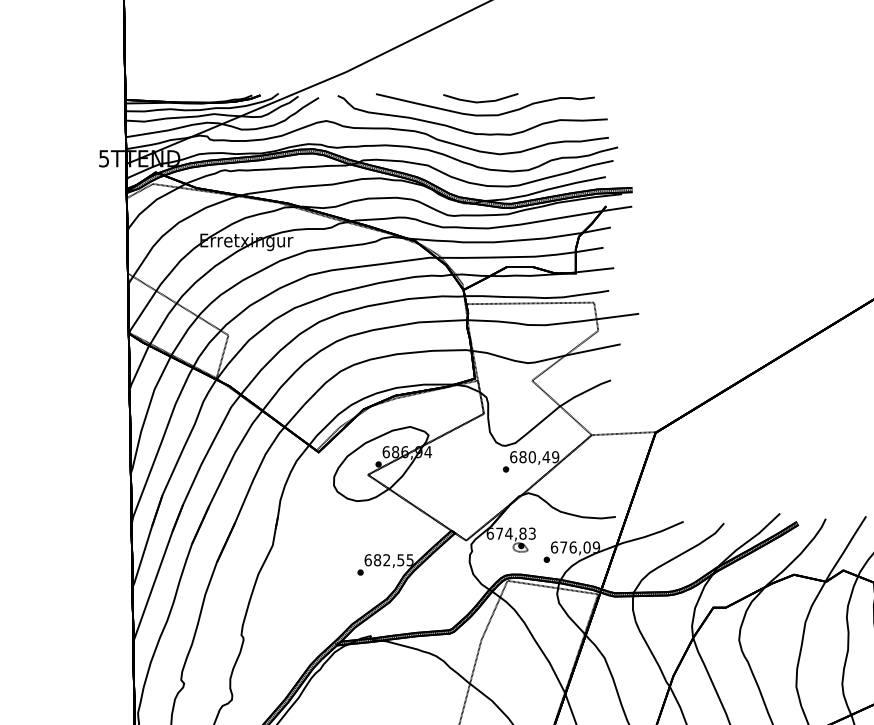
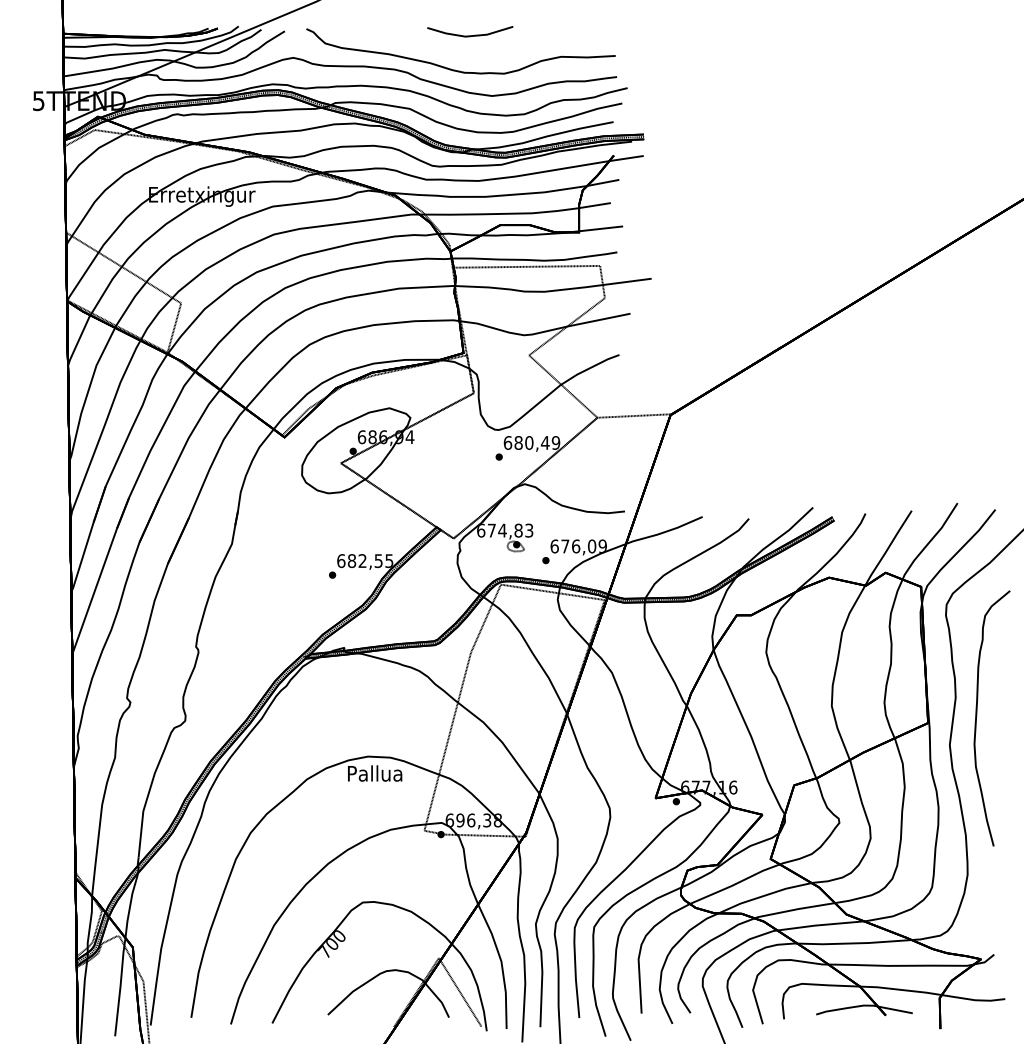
curve: (485, 114) -> (475, 50), removed

